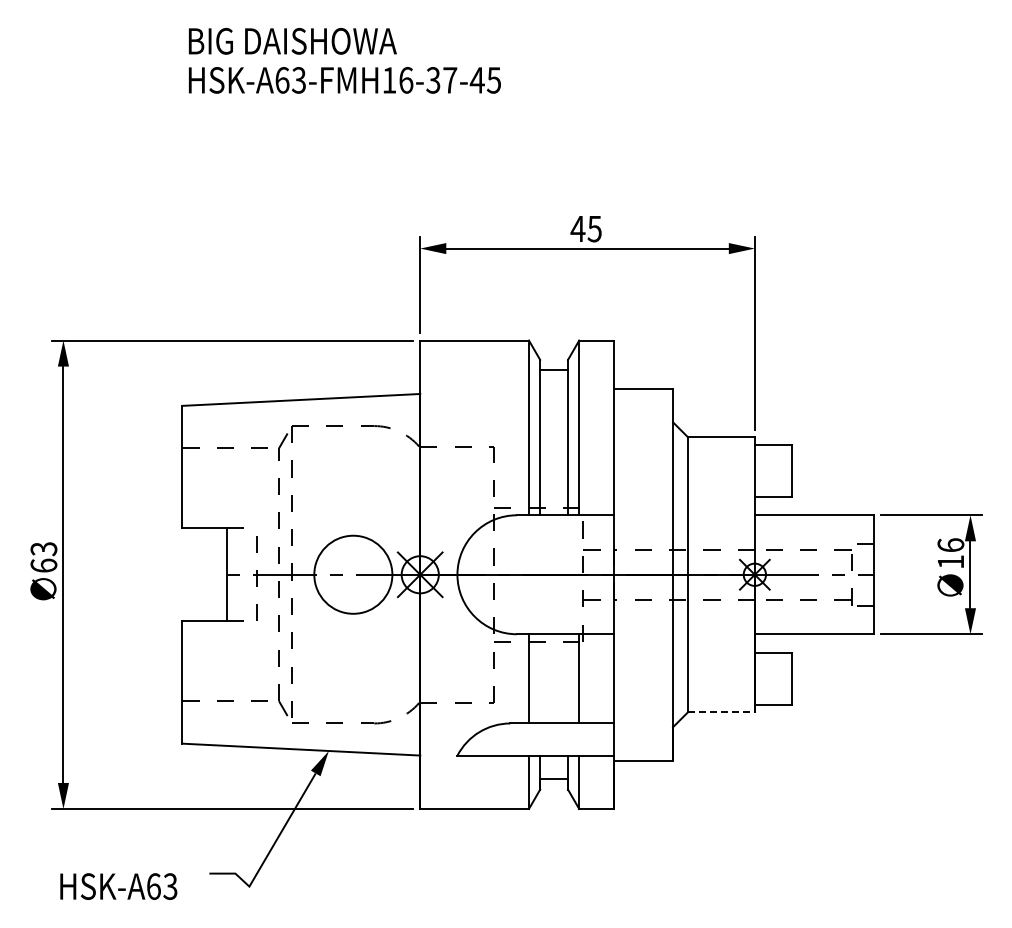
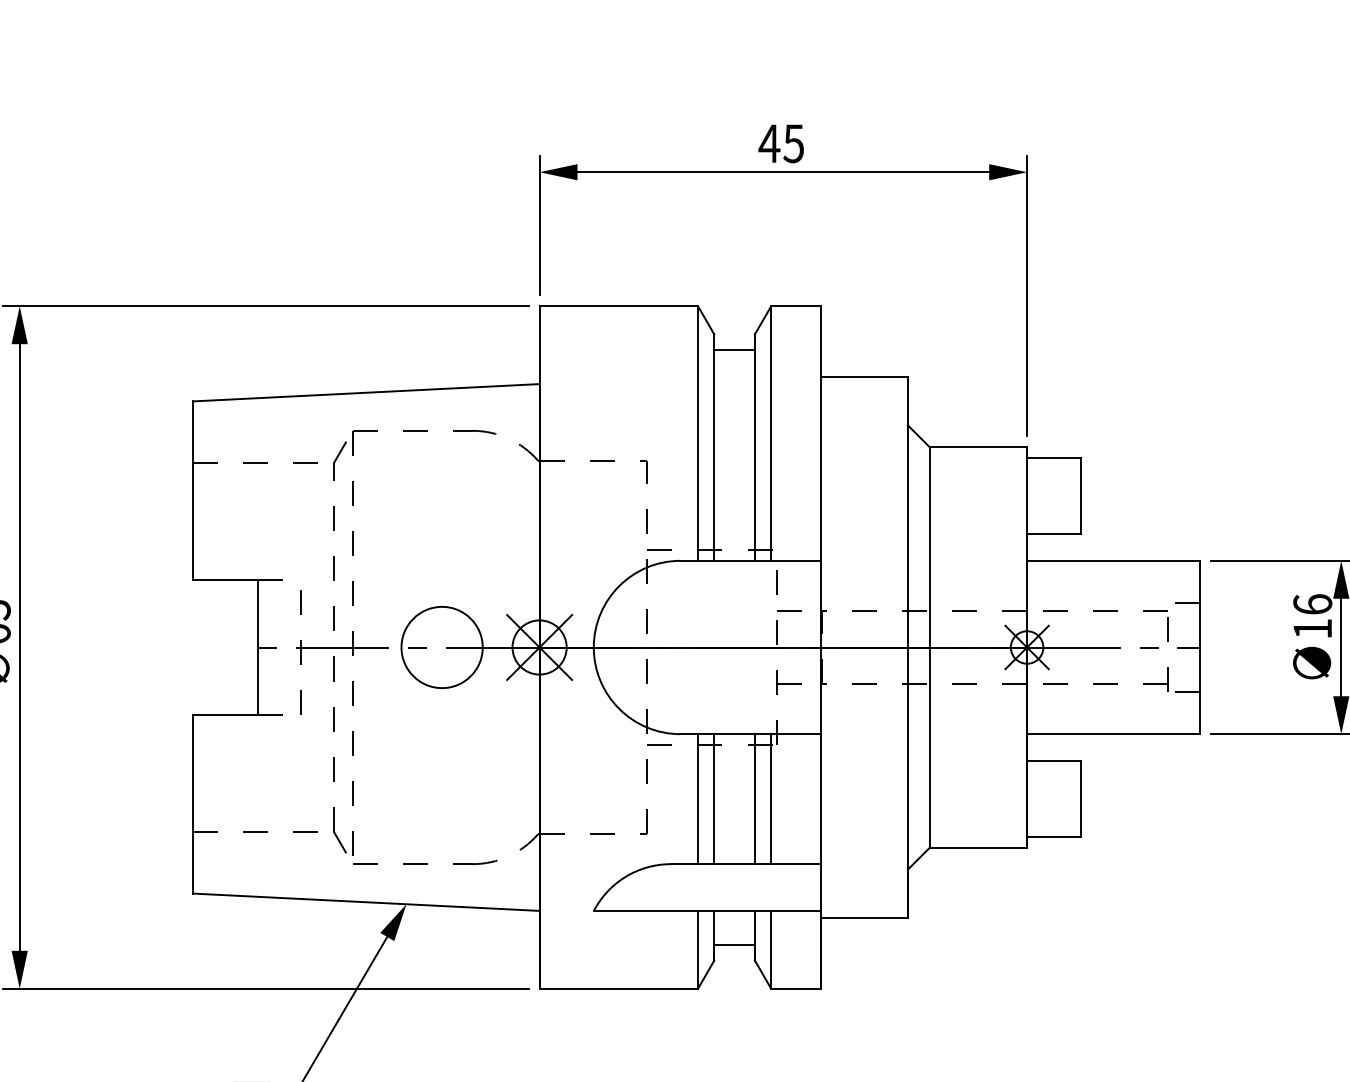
circle: (353, 574) -> (442, 647), size x0.71
line: (540, 678) -> (714, 798), added
line: (568, 678) -> (755, 798), added
line: (721, 712) -> (978, 848), dashed -> solid

